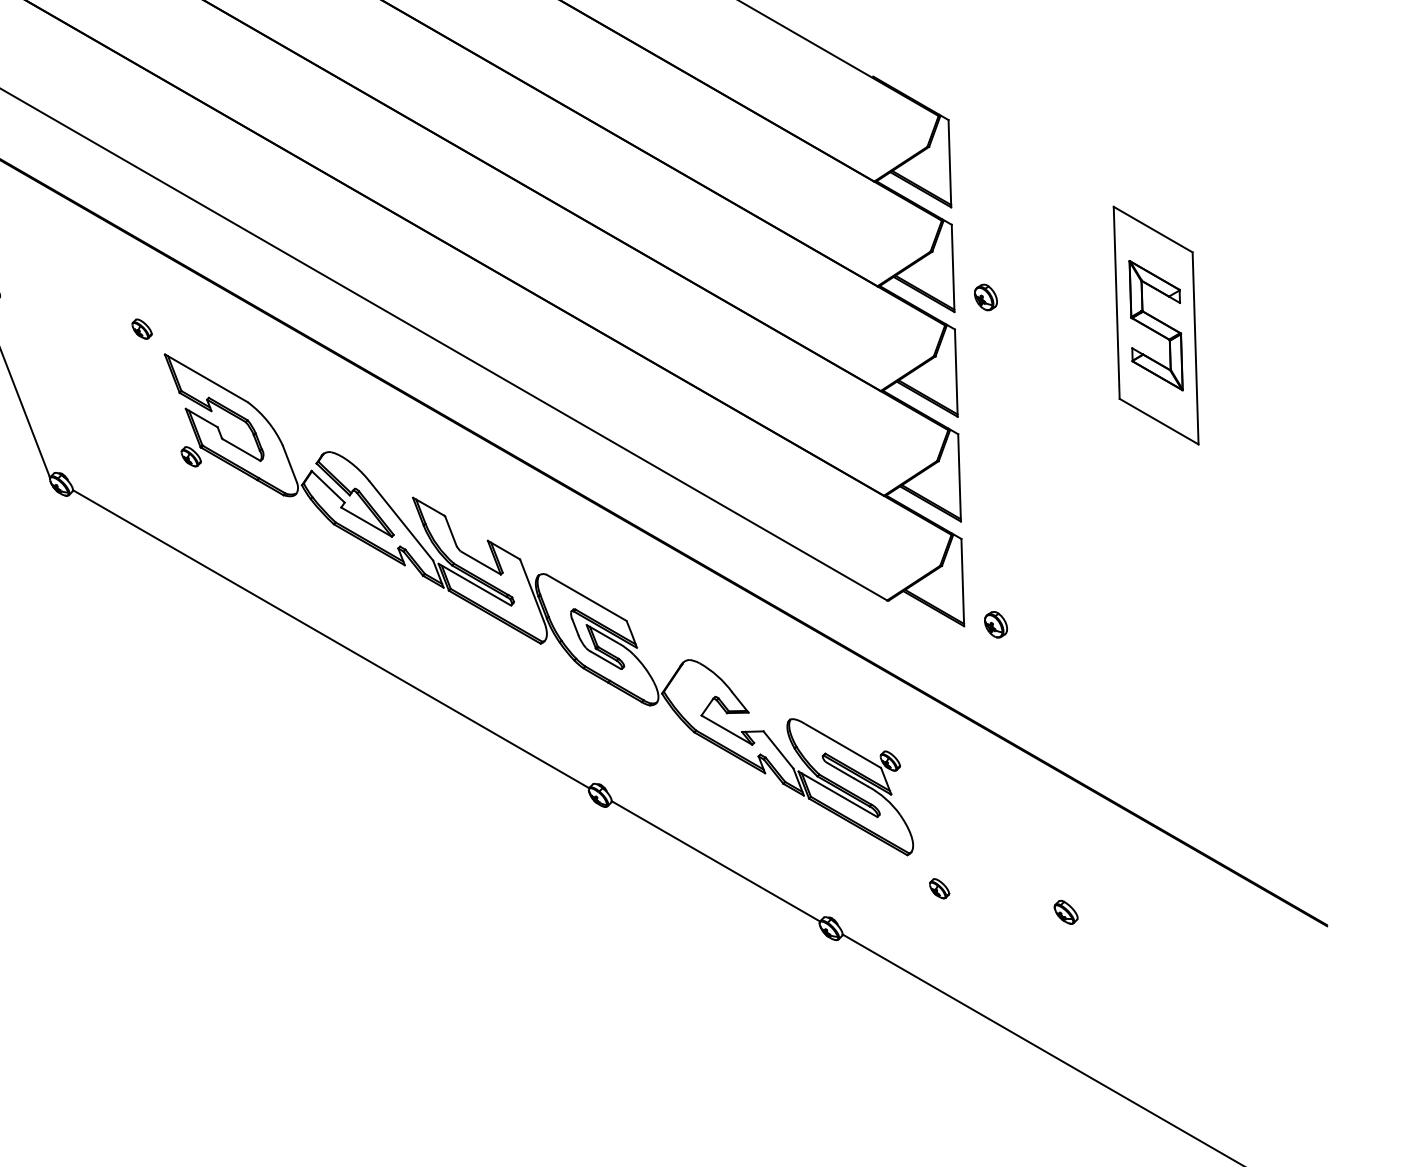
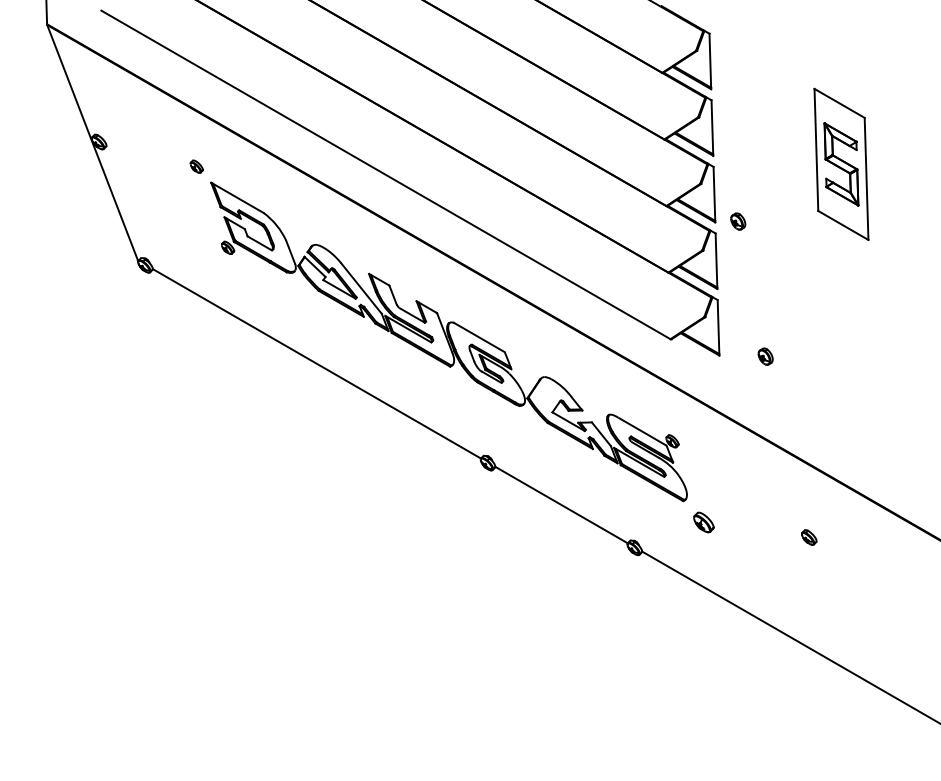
part: (986, 297) -> (738, 221), moved
part: (995, 624) -> (765, 356), moved
part: (939, 888) -> (703, 522), size x1.6
part: (1066, 912) -> (809, 537), moved

